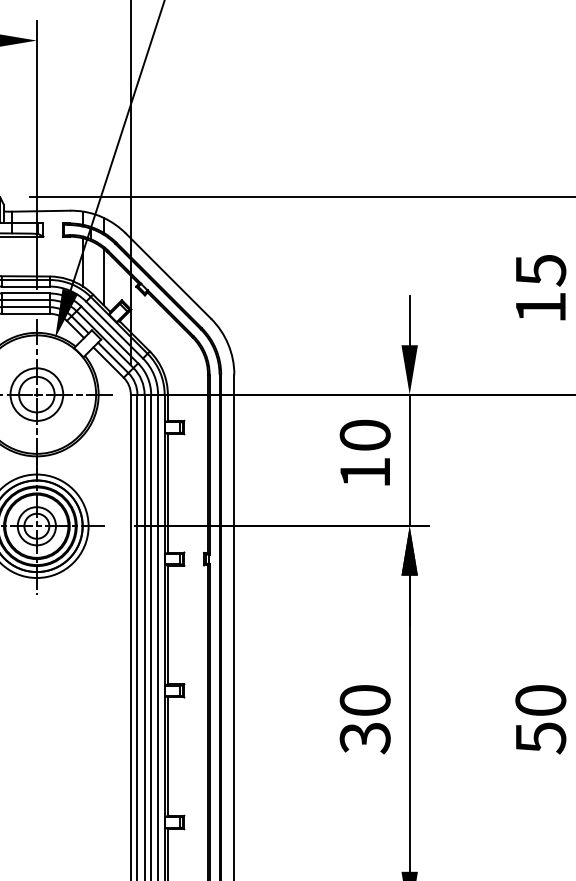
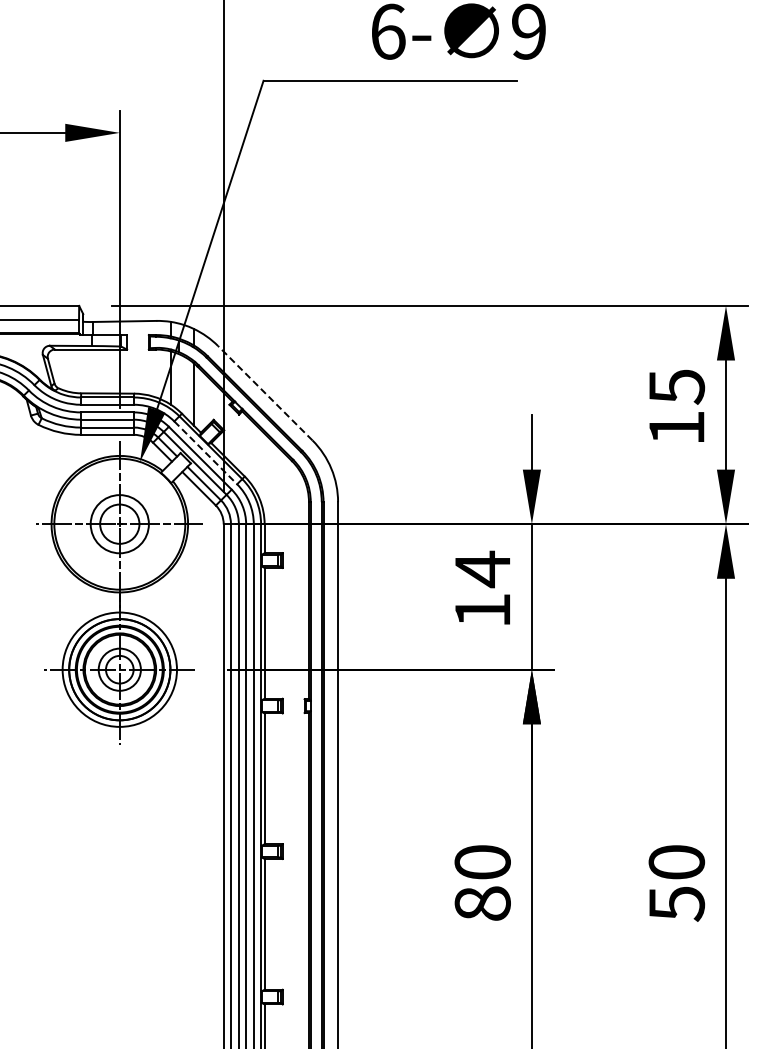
line: (168, 276) -> (265, 393), solid -> dashed
line: (115, 330) -> (206, 453), solid -> dashed
text: (364, 435) -> (482, 569), 10 -> 14
text: (364, 737) -> (482, 903), 30 -> 80

